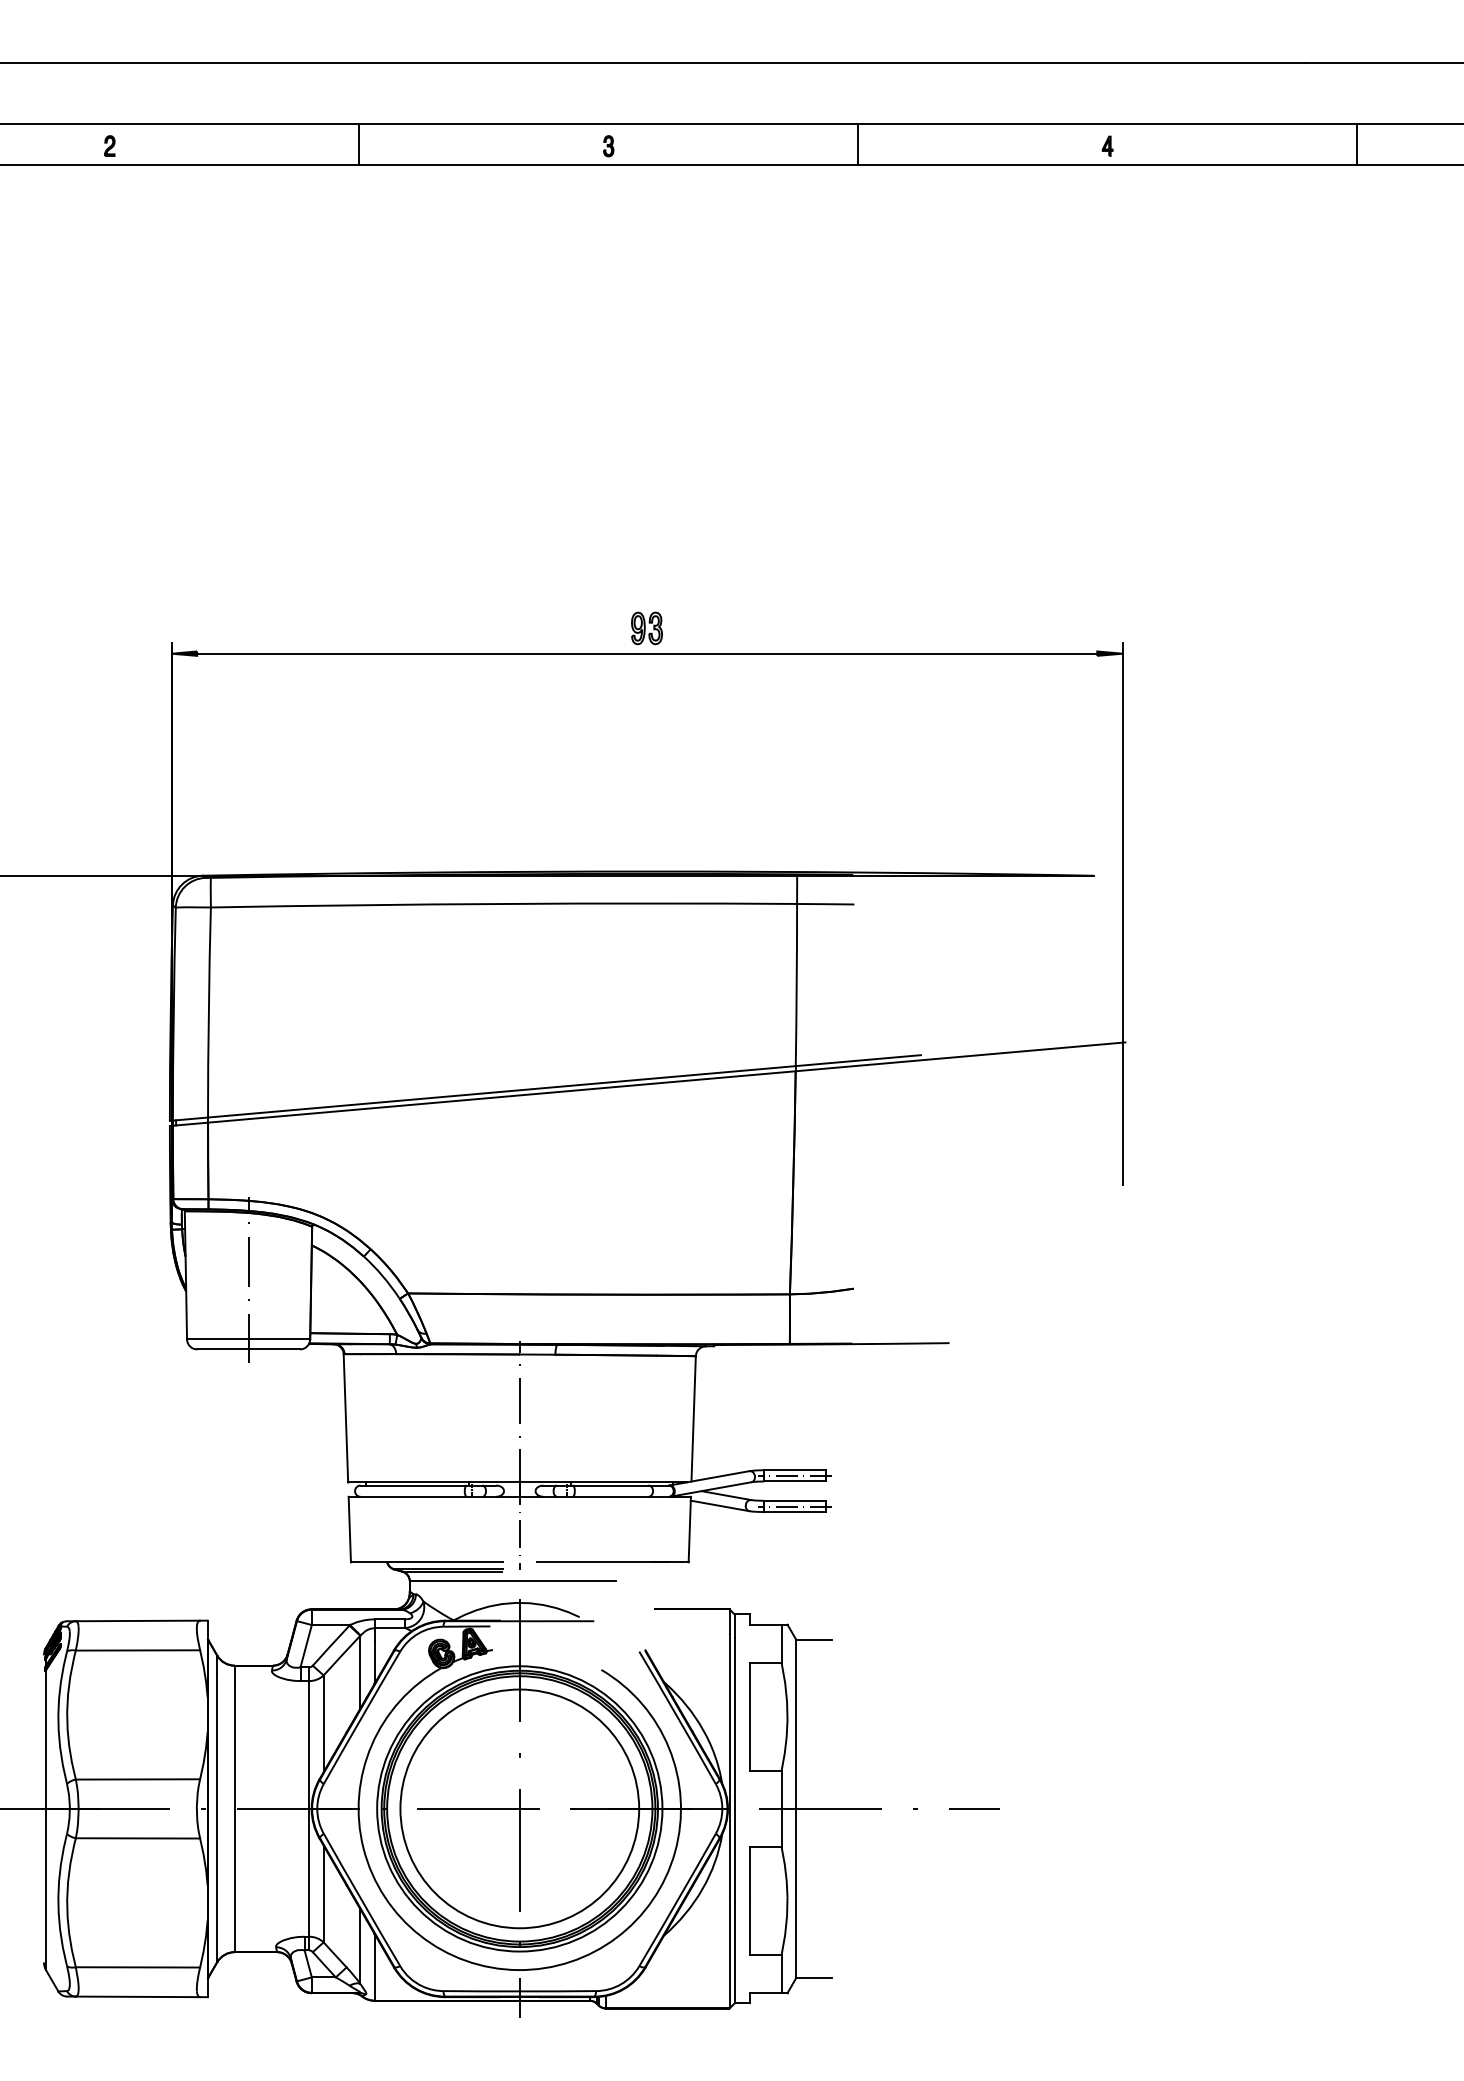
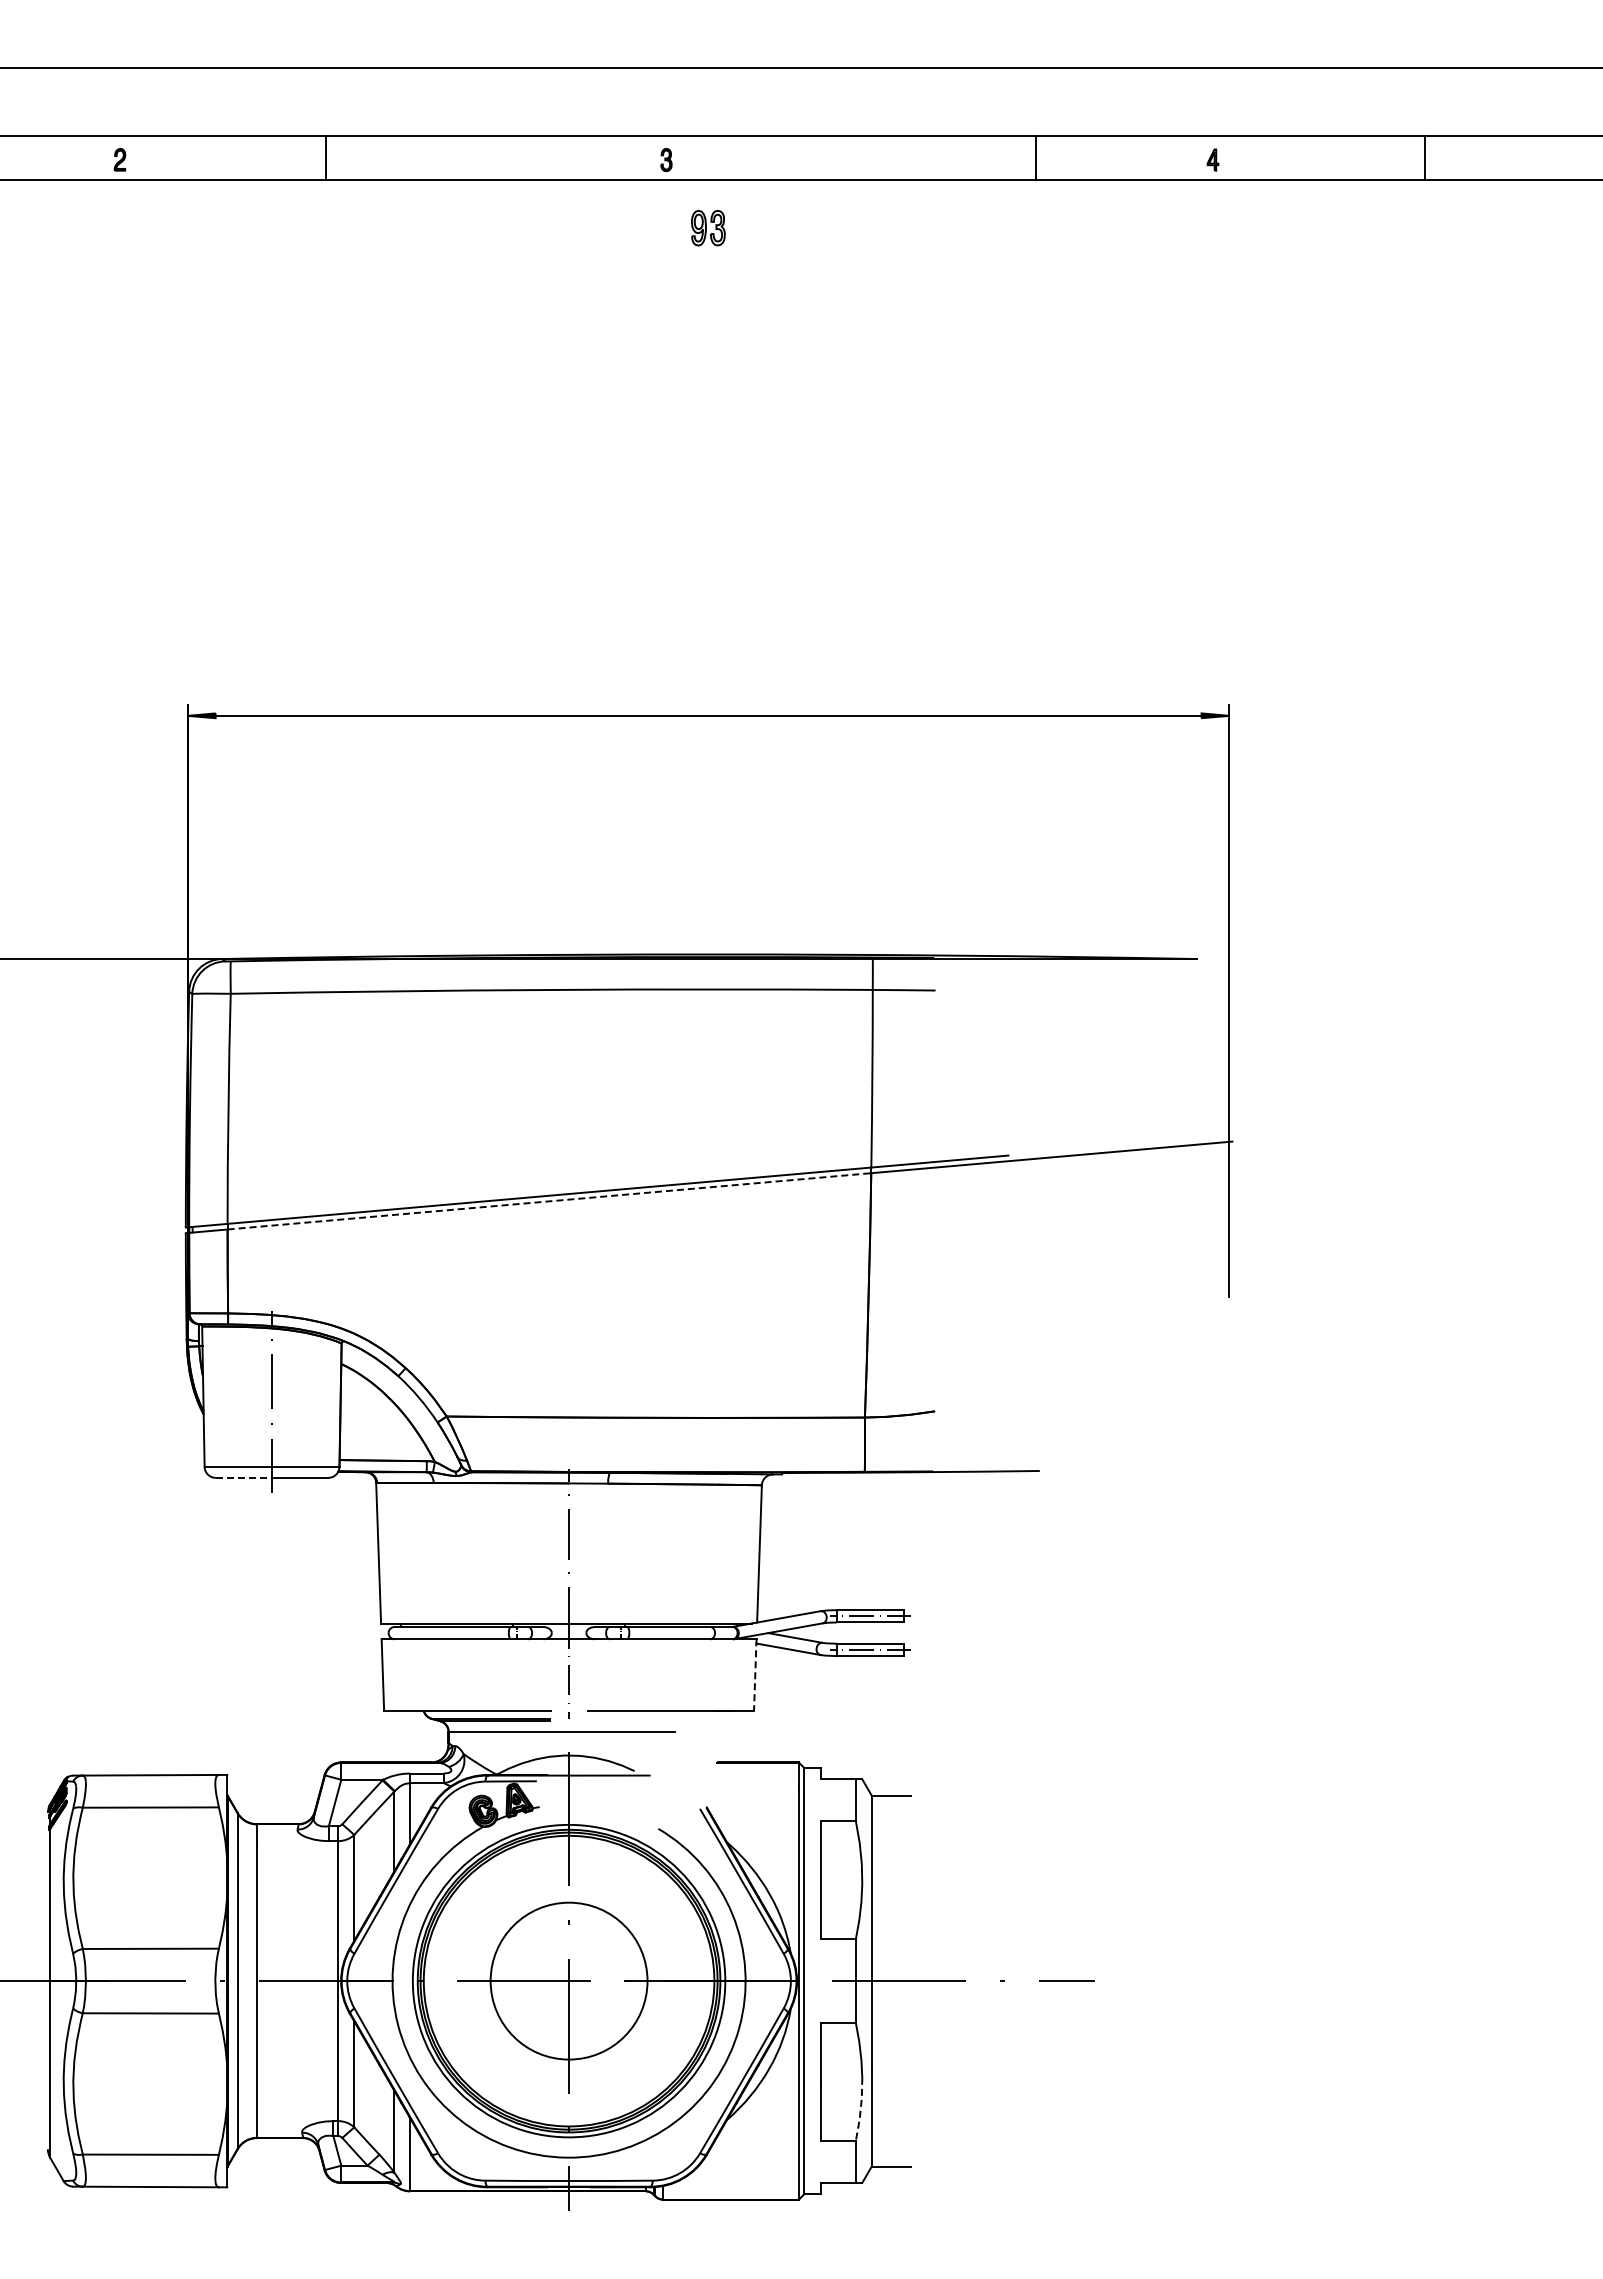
line: (358, 143) -> (325, 157), moved
line: (857, 143) -> (1036, 157), moved
line: (1356, 143) -> (1424, 157), moved
part: (647, 628) -> (708, 228), moved
line: (501, 1097) -> (549, 1201), solid -> dashed
line: (223, 1349) -> (244, 1477), solid -> dashed
line: (690, 1529) -> (755, 1675), solid -> dashed
circle: (519, 1808) -> (568, 1980), size x0.6
line: (785, 1927) -> (860, 2110), solid -> dashed

